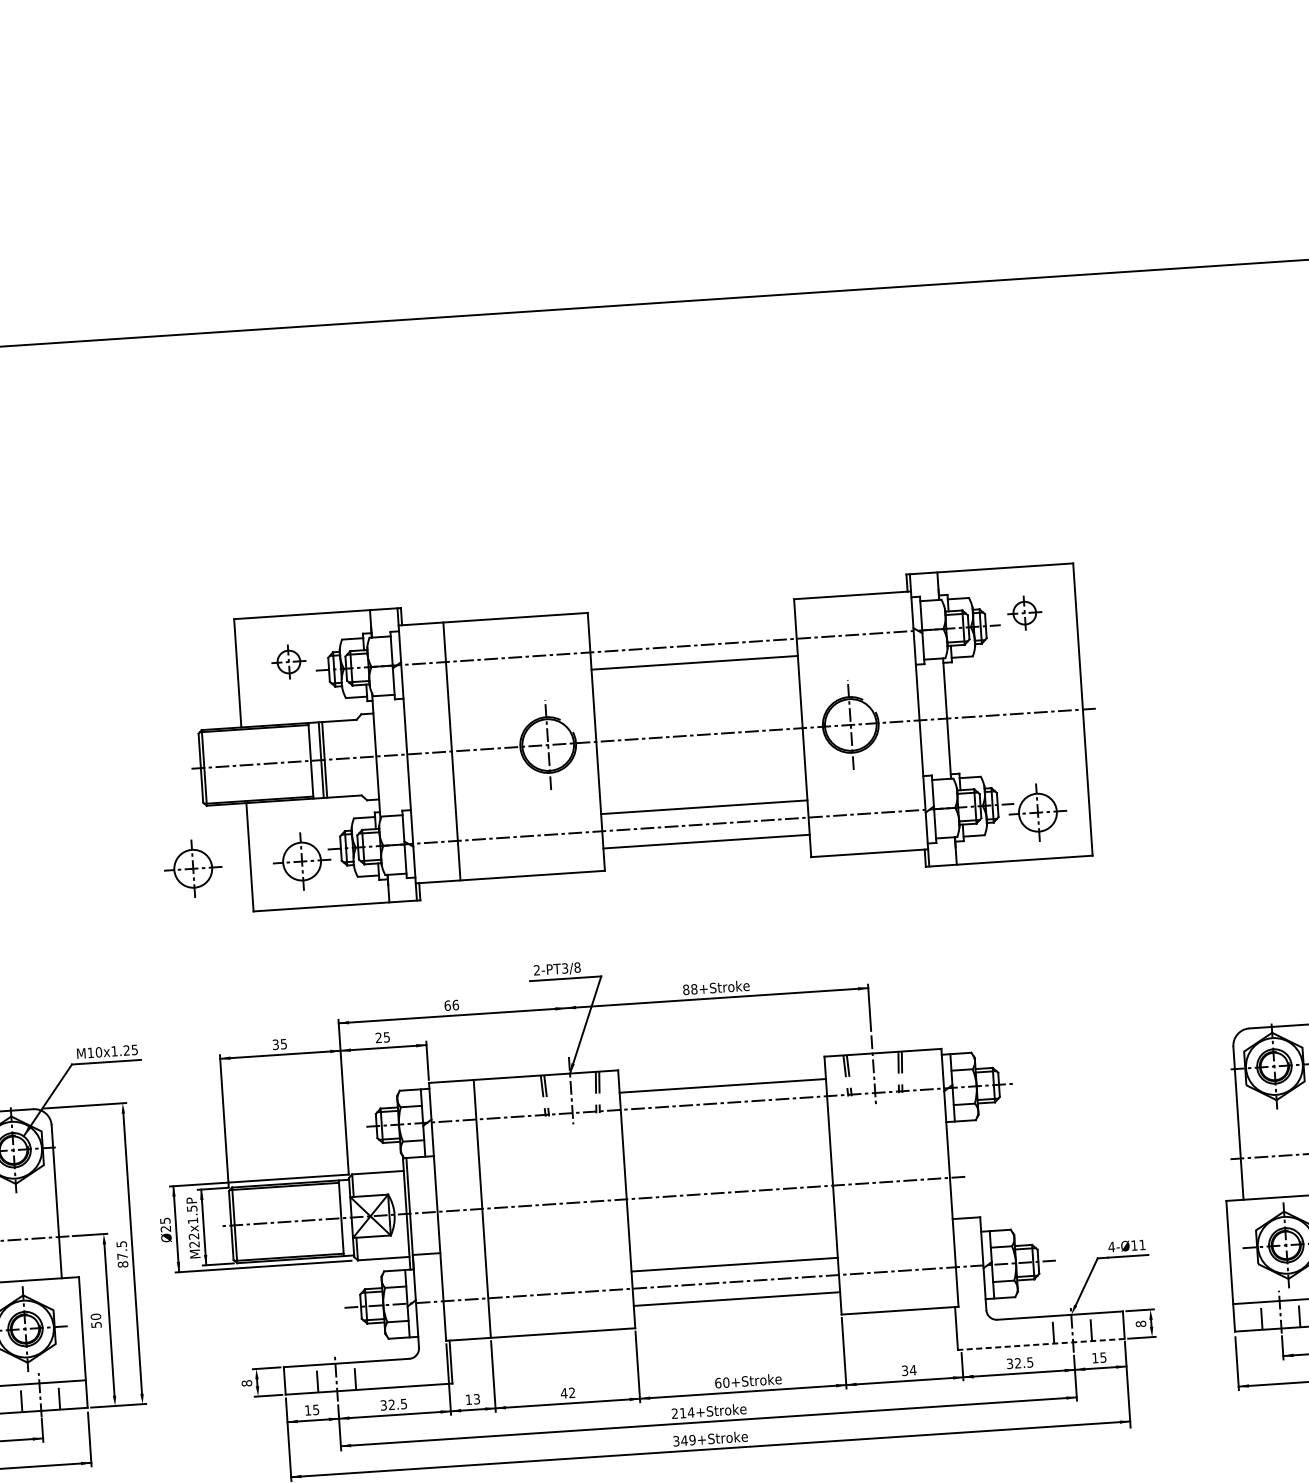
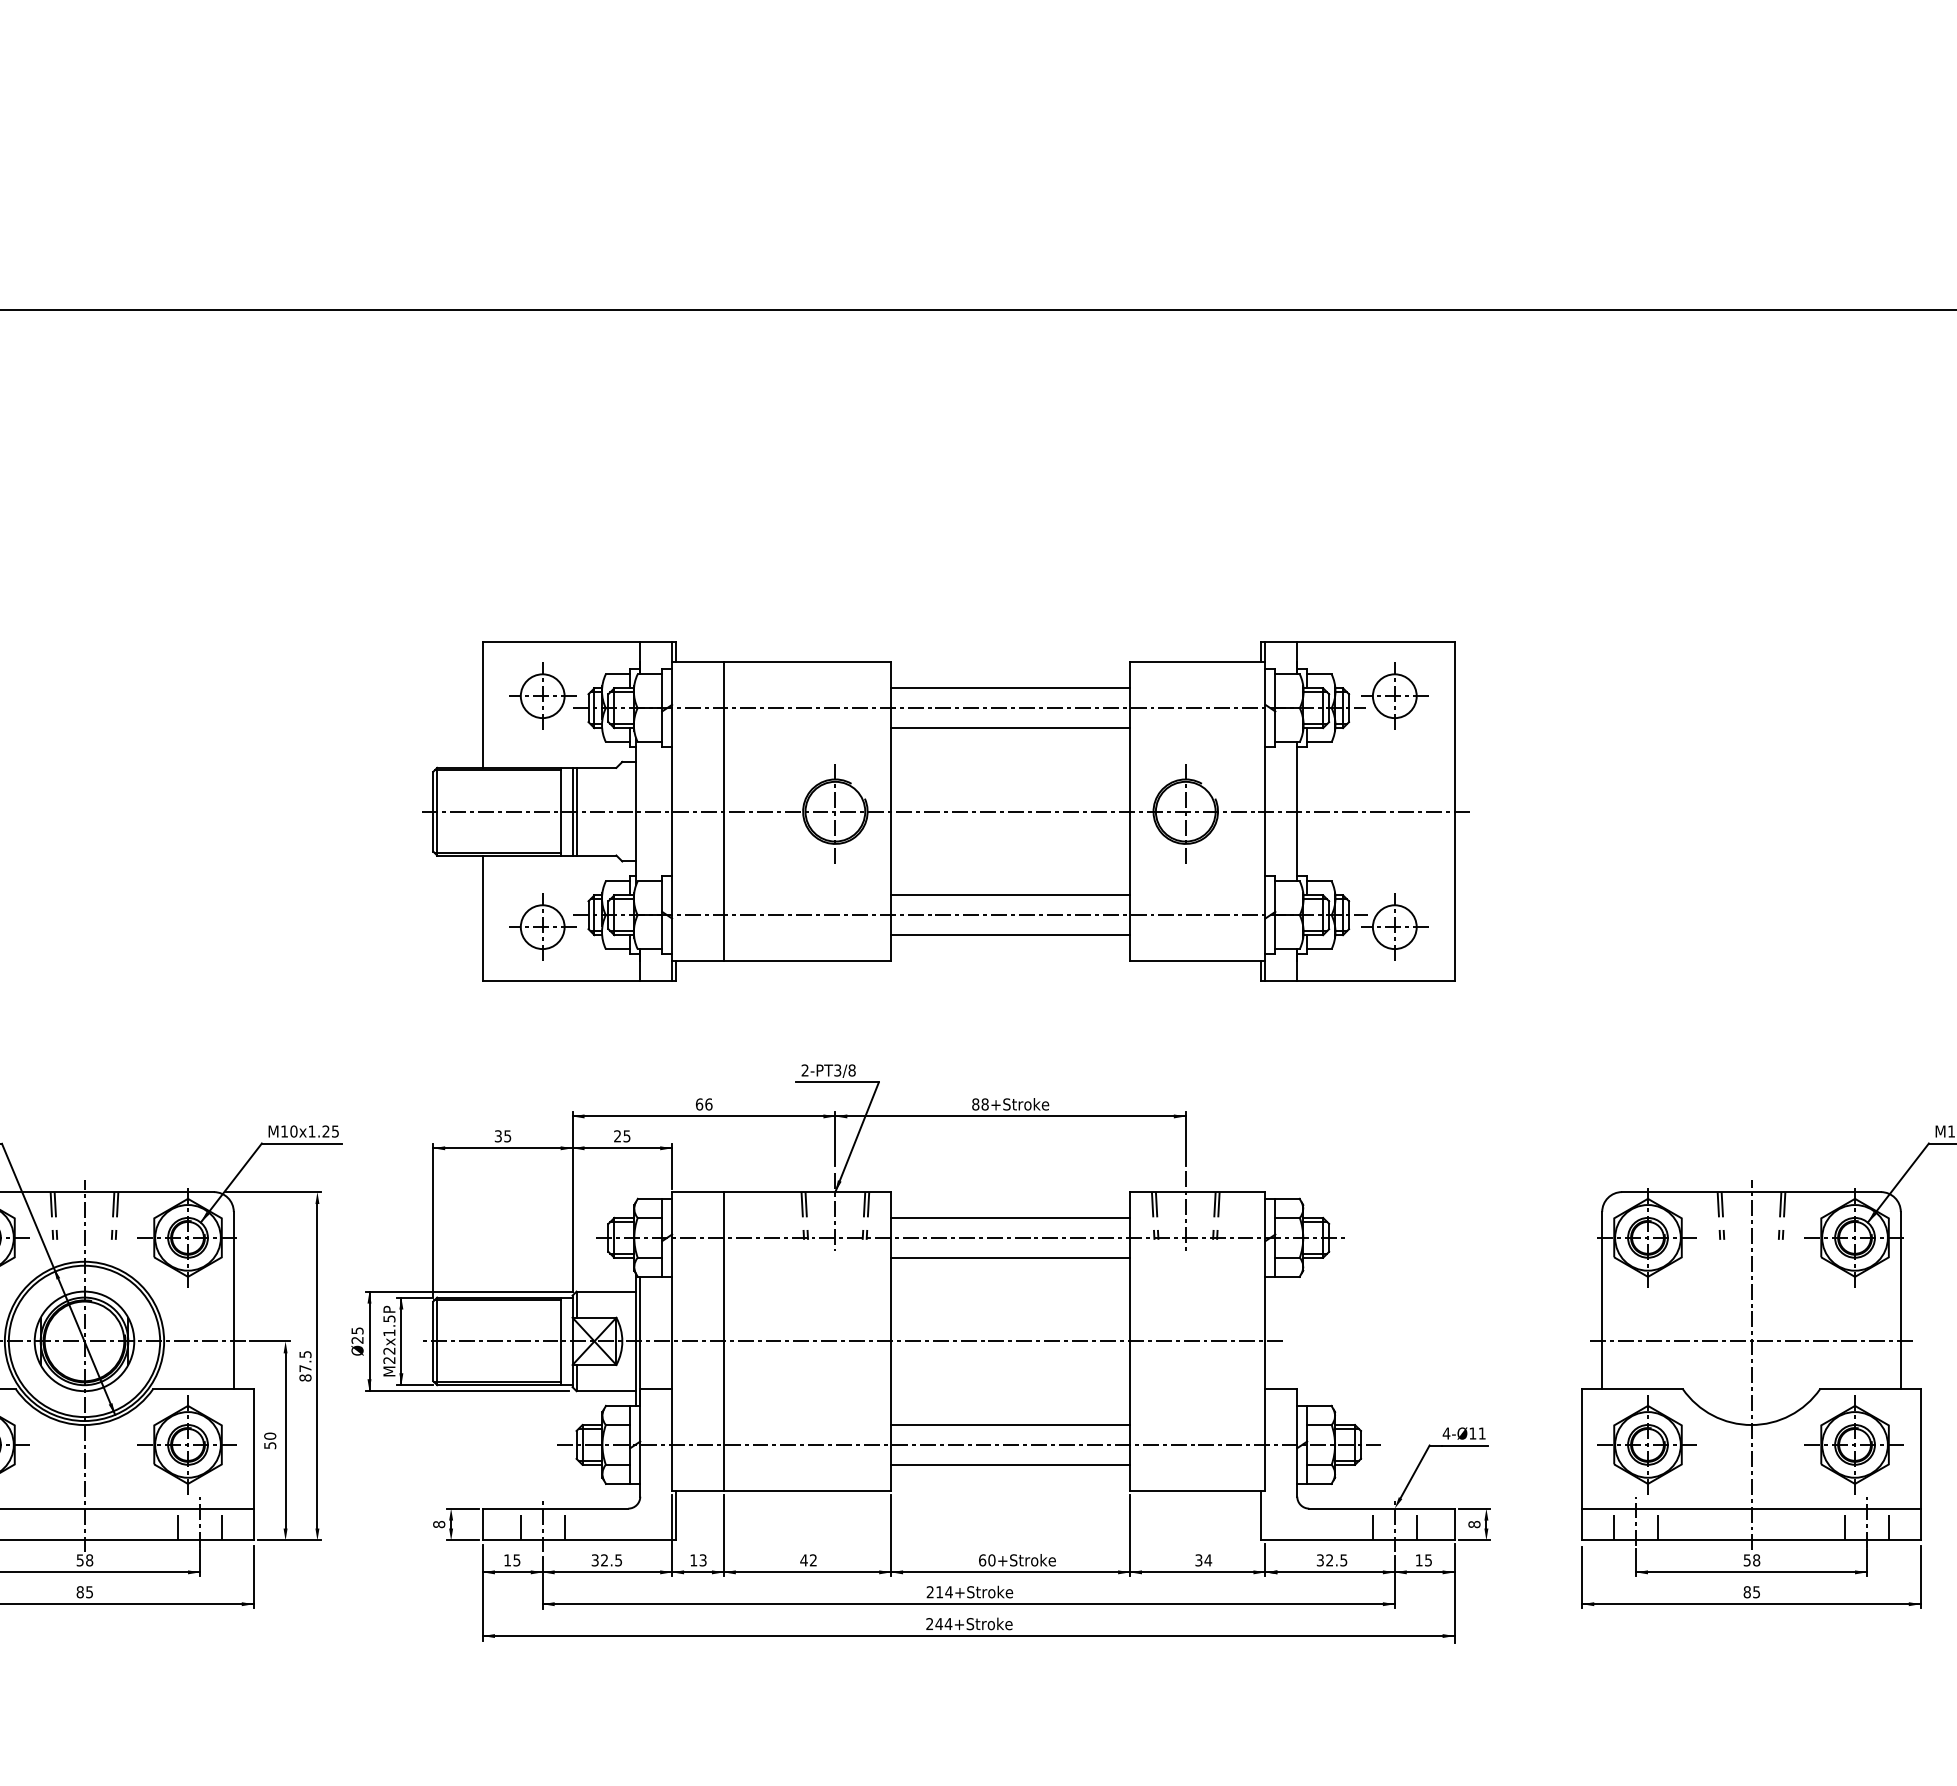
part: (1024, 612) -> (1394, 695), size x1.67
line: (692, 628) -> (1010, 688), added
part: (288, 661) -> (542, 695), size x1.67
part: (193, 868) -> (416, 926), removed
line: (567, 1028) -> (835, 1139), added
line: (725, 1120) -> (1010, 1257), added
line: (1040, 1344) -> (1357, 1540), dashed -> solid
text: (684, 1441) -> (939, 1624), 349+Stroke -> 244+Stroke

